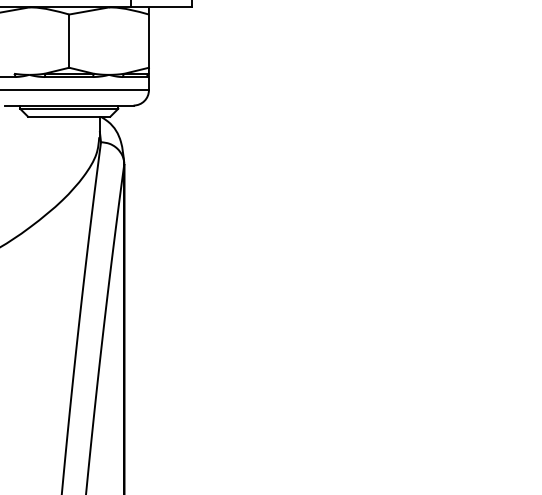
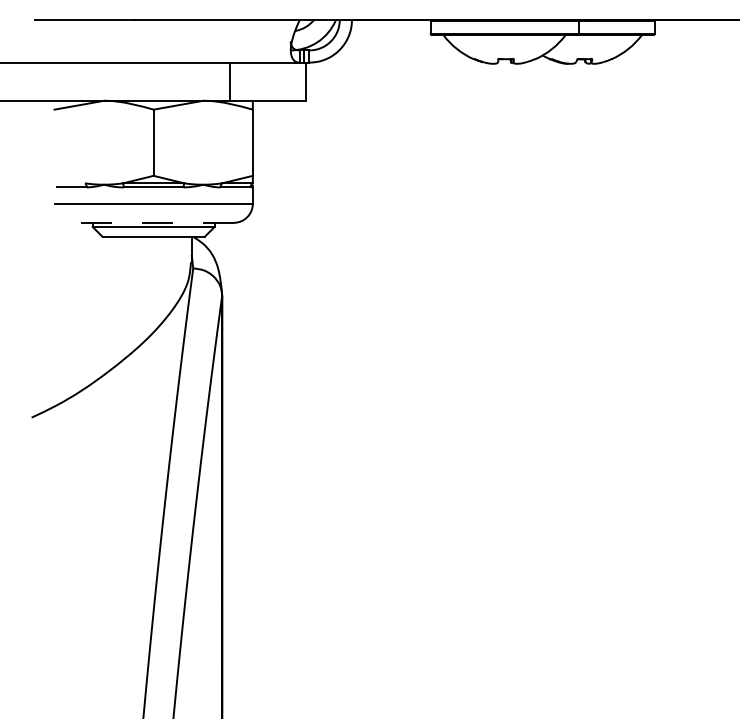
line: (69, 105) -> (153, 222), solid -> dashed

